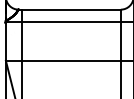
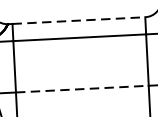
line: (71, 9) -> (79, 20), solid -> dashed
line: (71, 60) -> (82, 88), solid -> dashed

